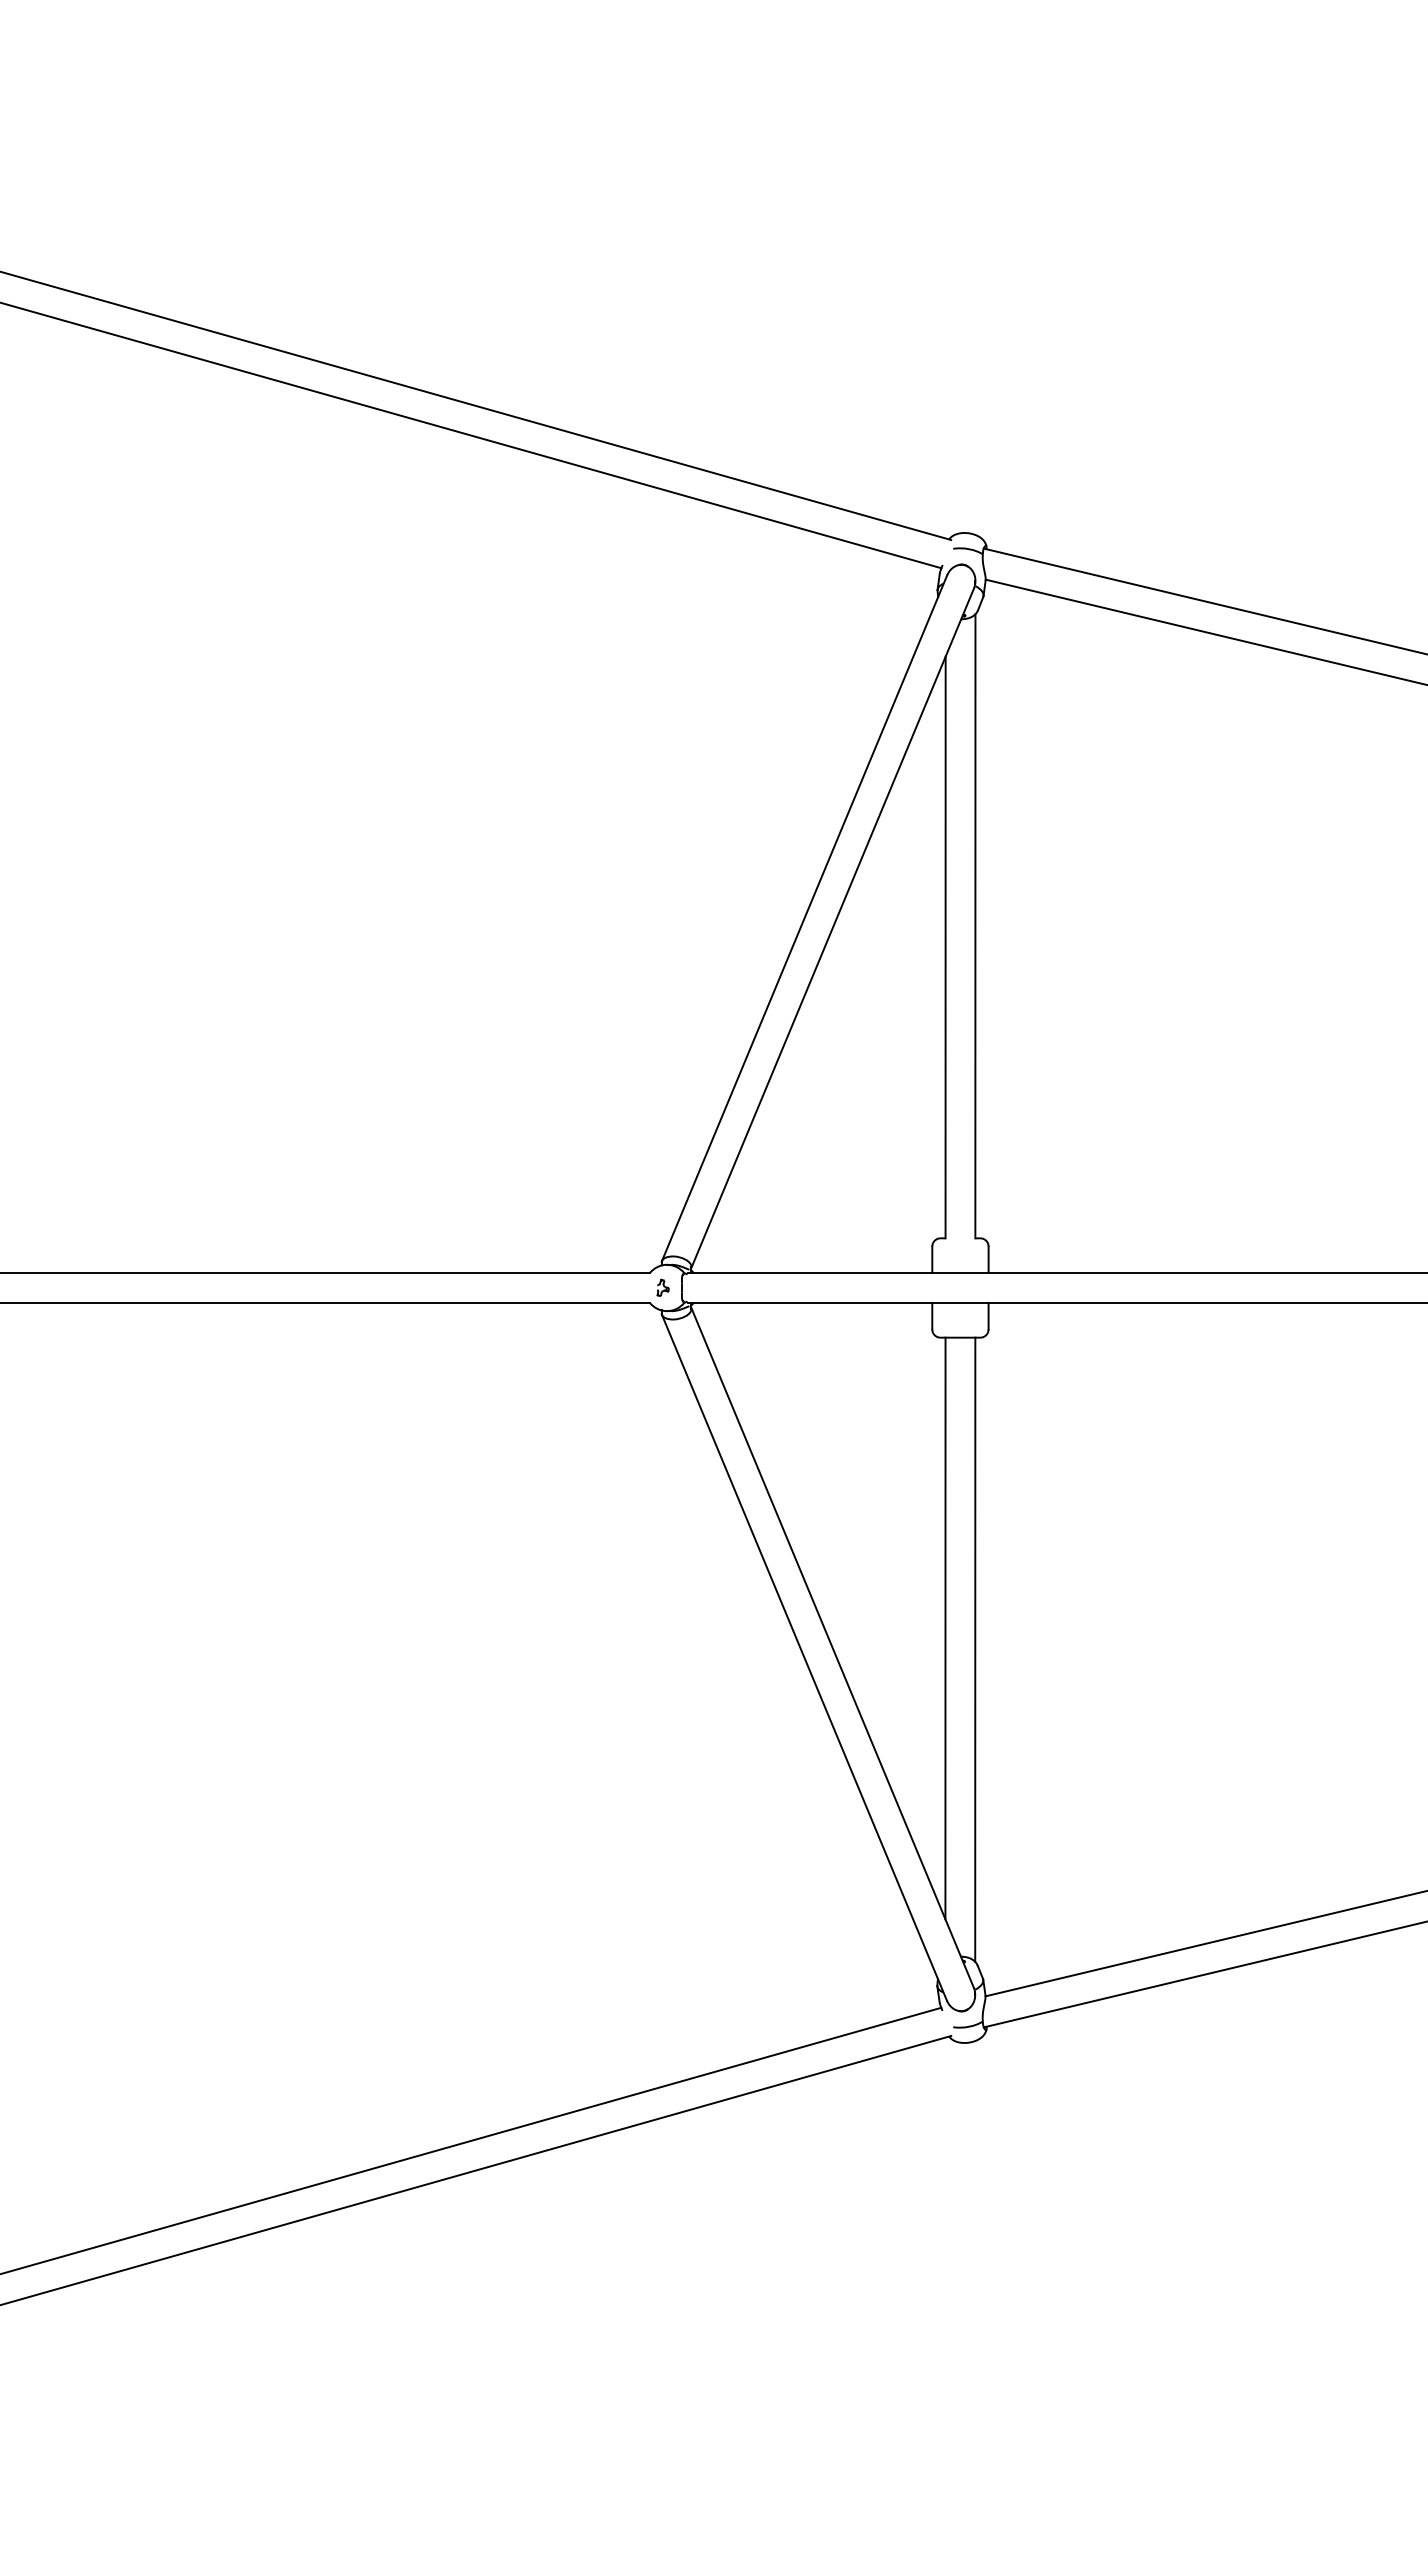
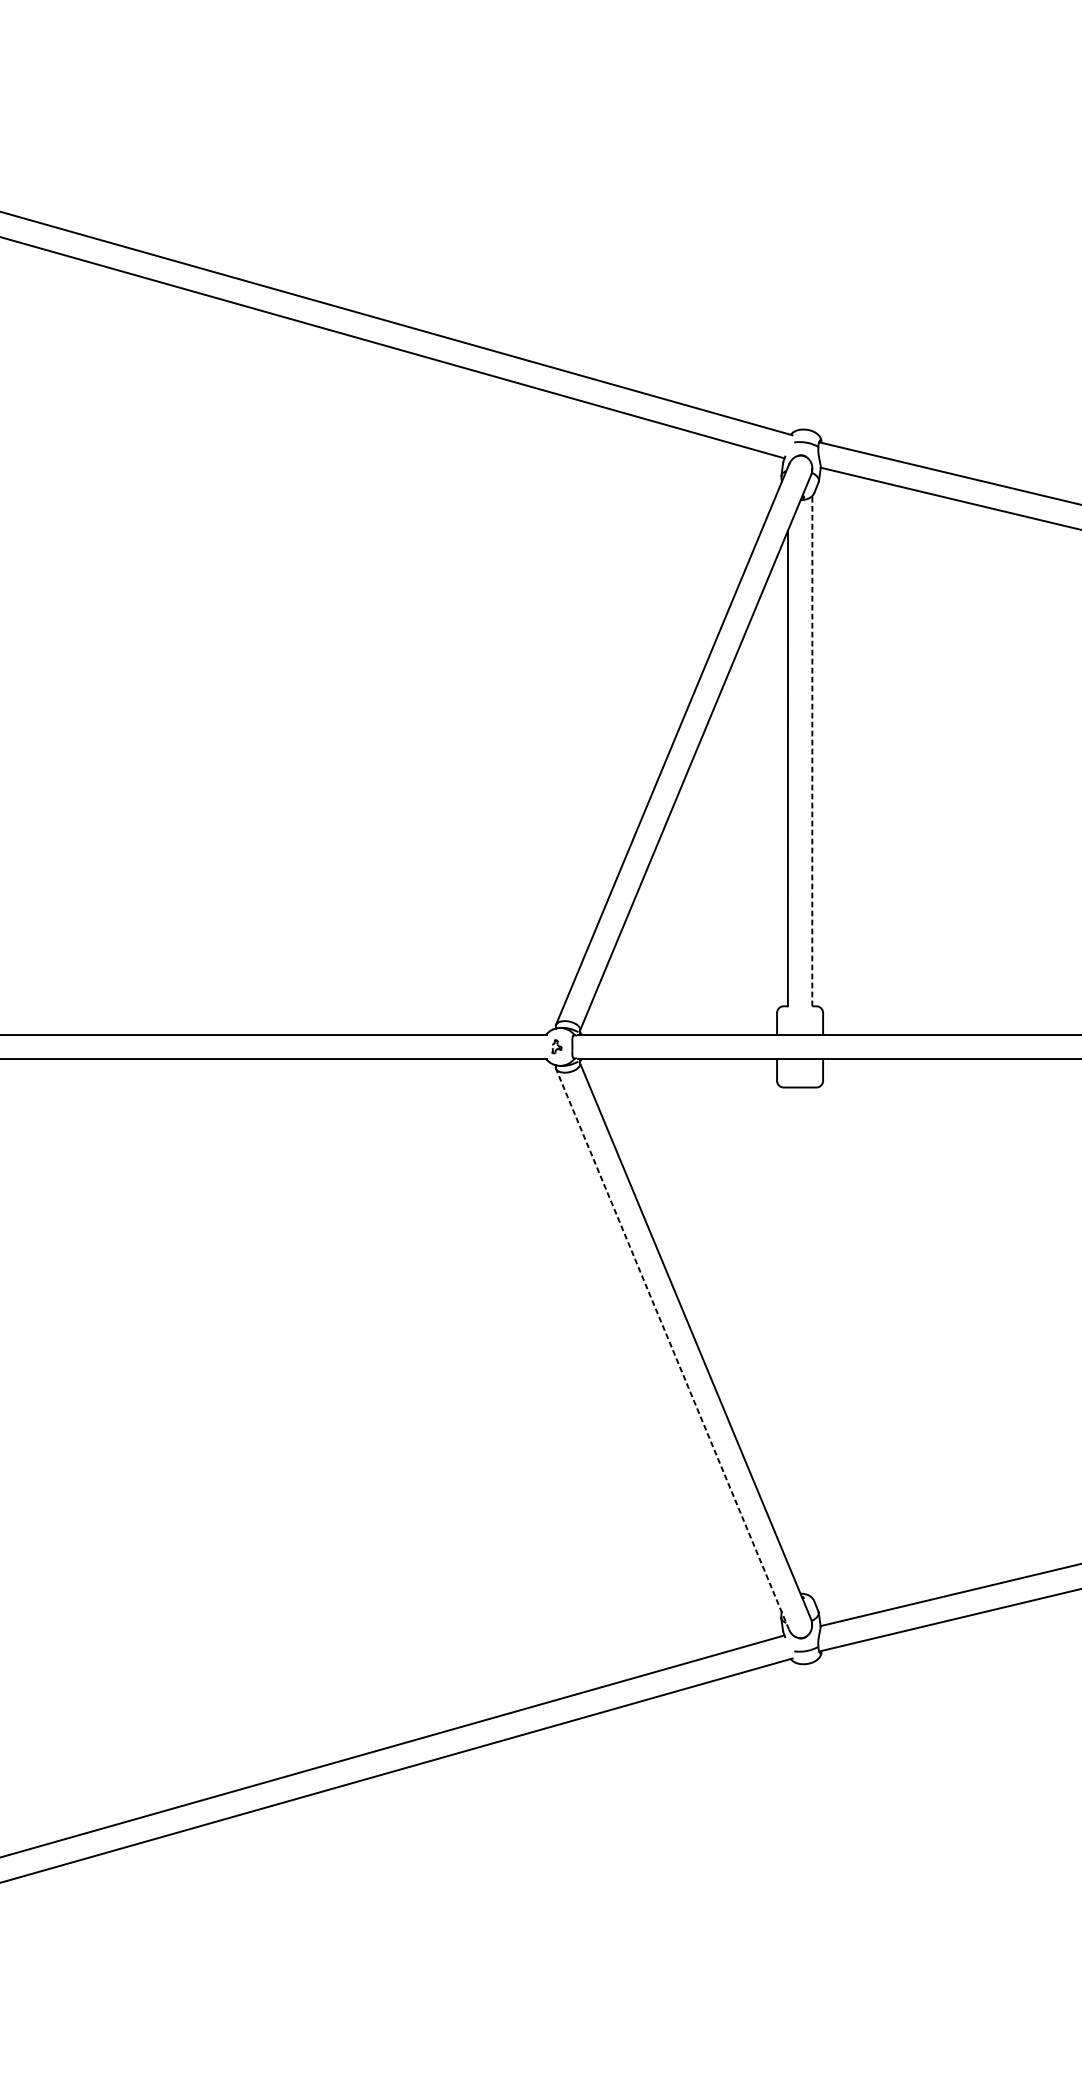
line: (975, 925) -> (812, 750), solid -> dashed
line: (945, 1628) -> (787, 1325), removed
line: (975, 1649) -> (812, 1342), removed
line: (804, 1657) -> (672, 1349), solid -> dashed

